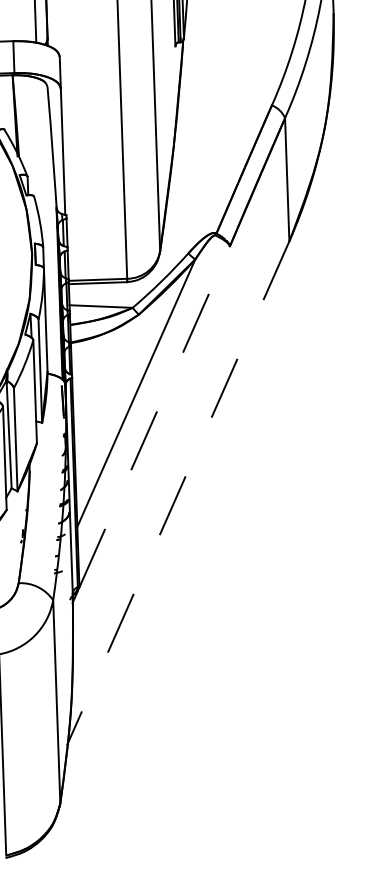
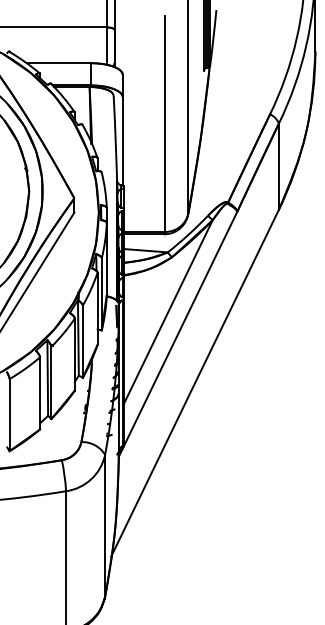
line: (154, 415) -> (180, 328), dashed -> solid
line: (178, 493) -> (195, 383), dashed -> solid

